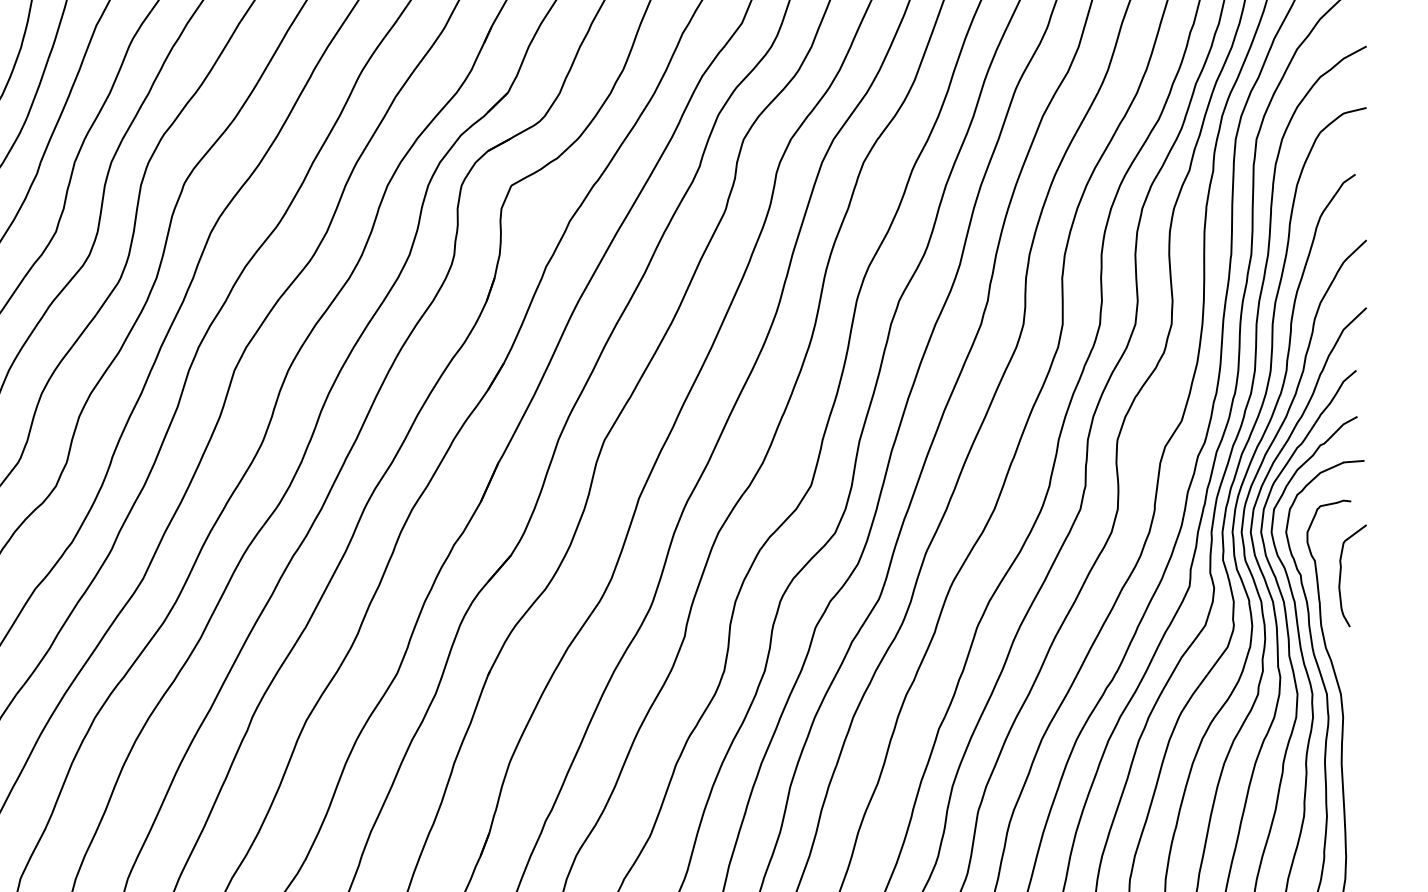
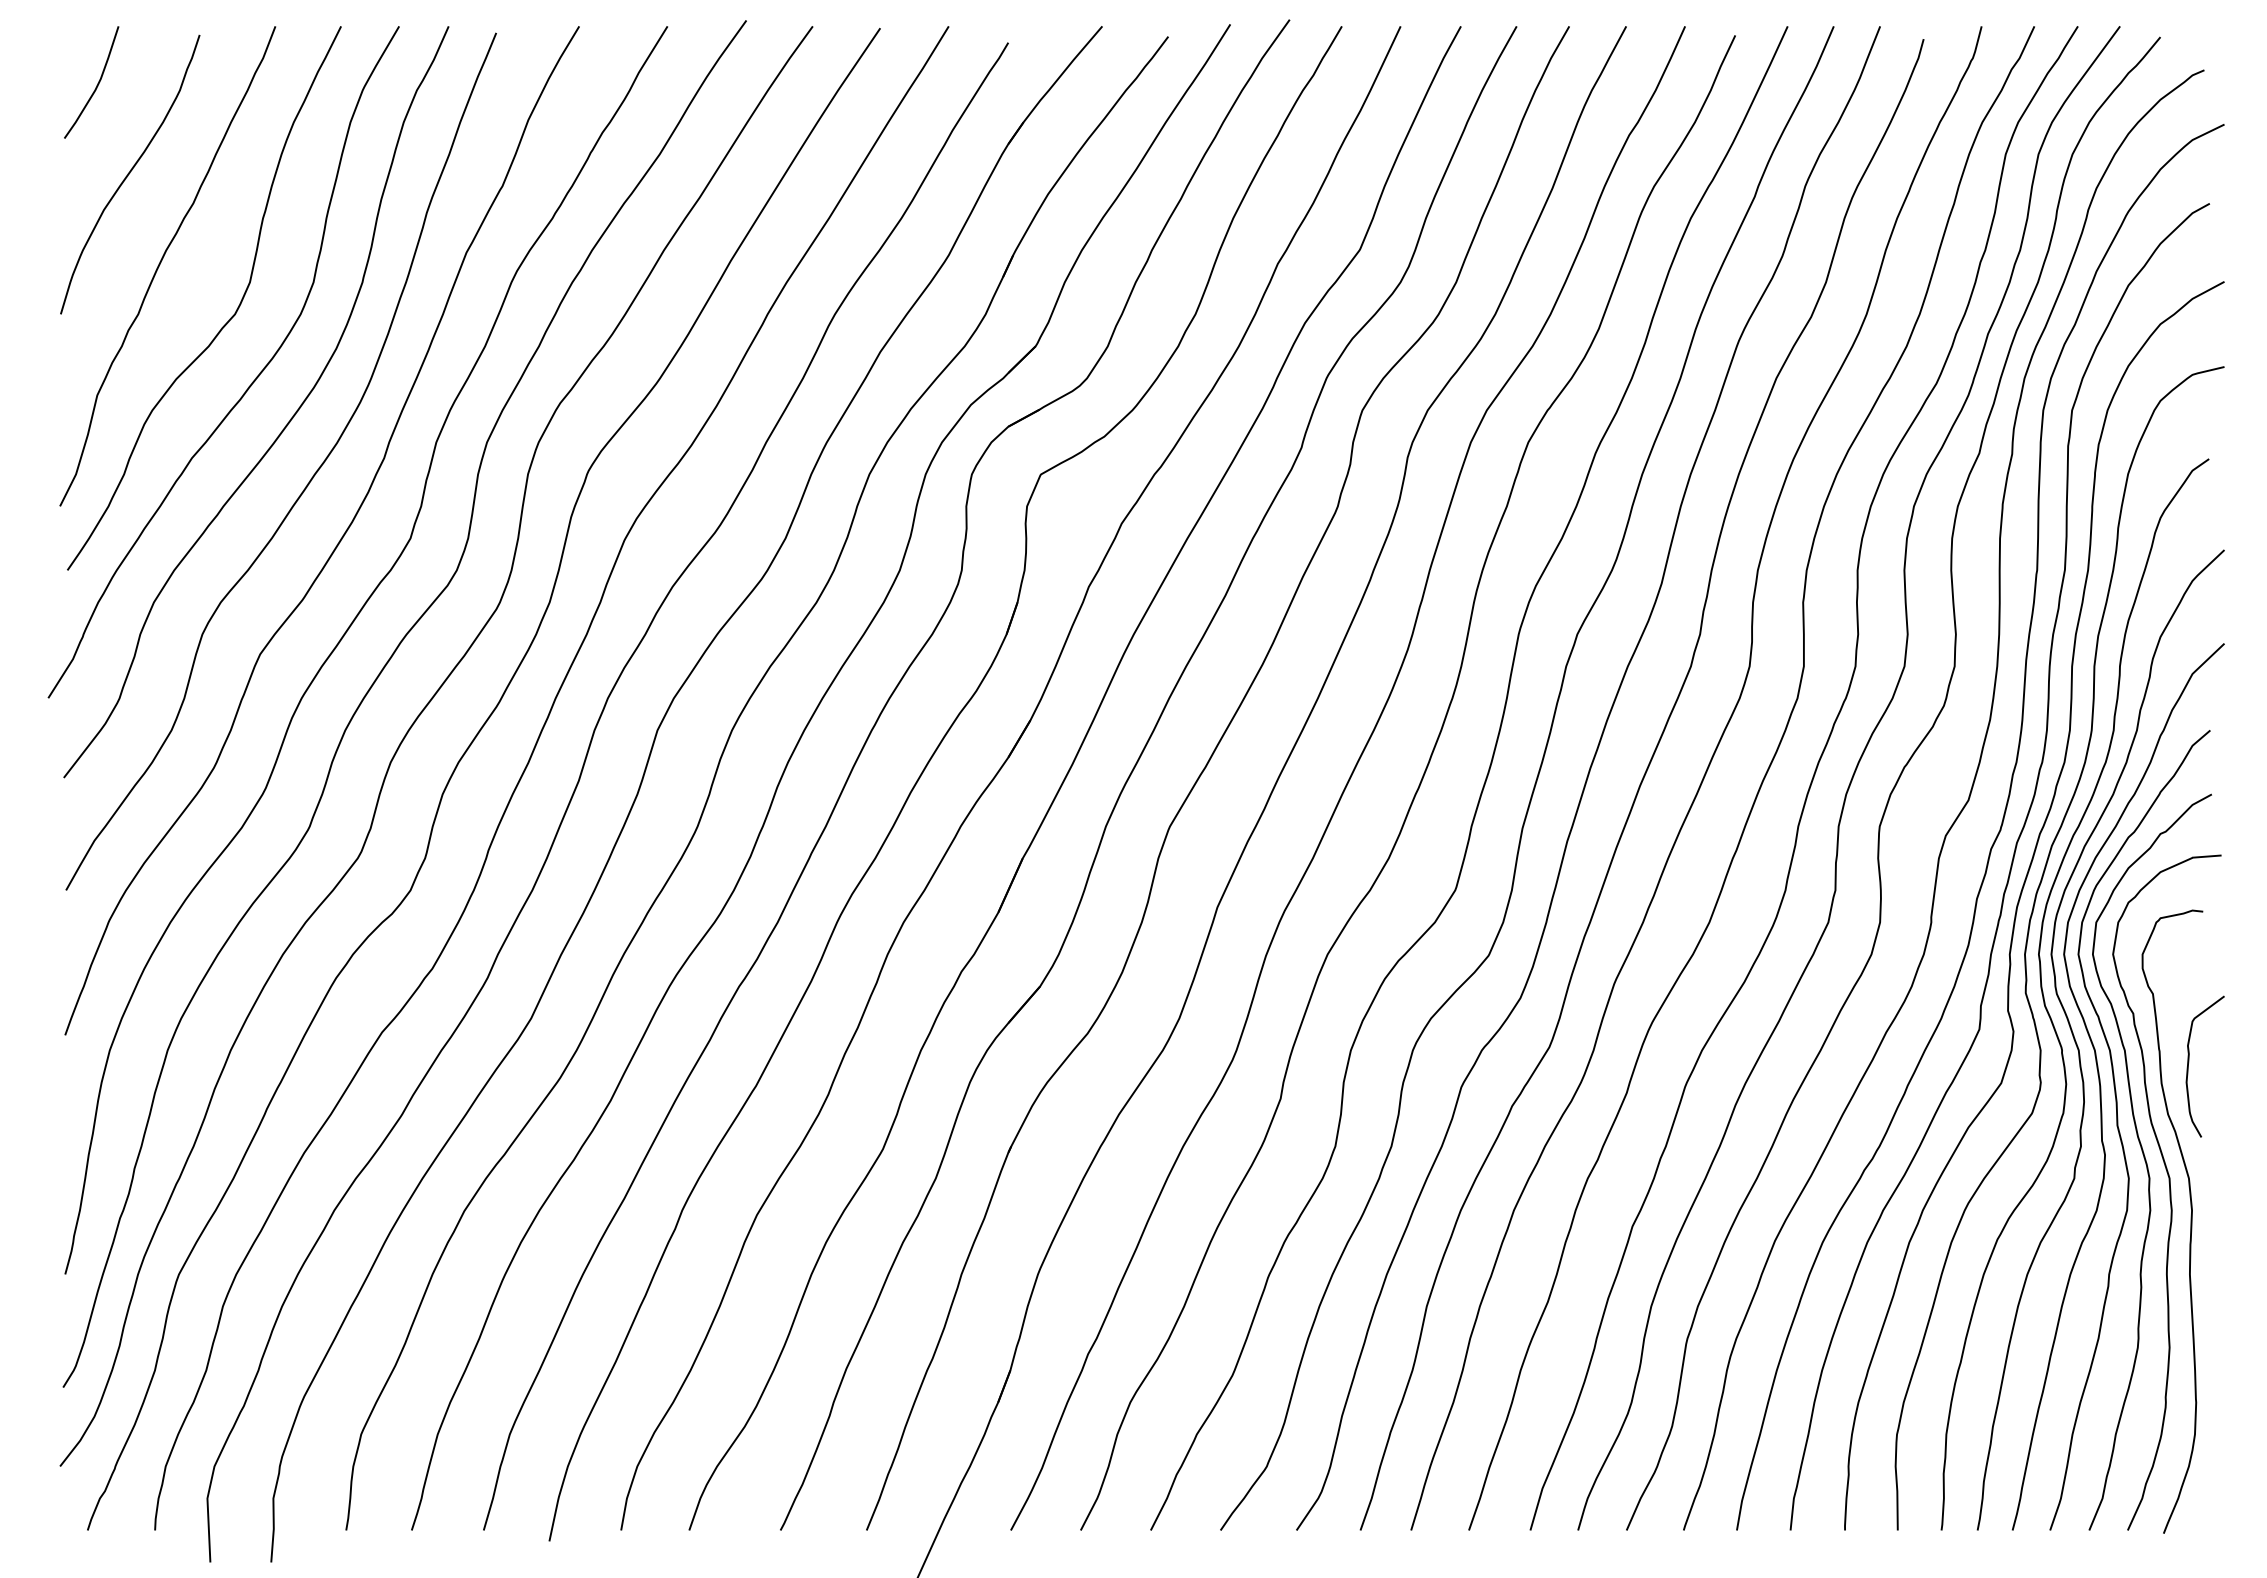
curve: (1341, 572) -> (2189, 1062), moved

